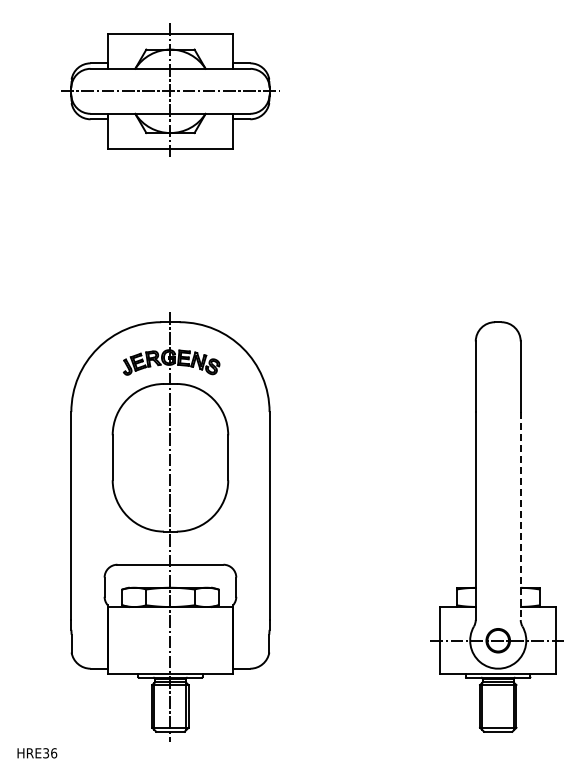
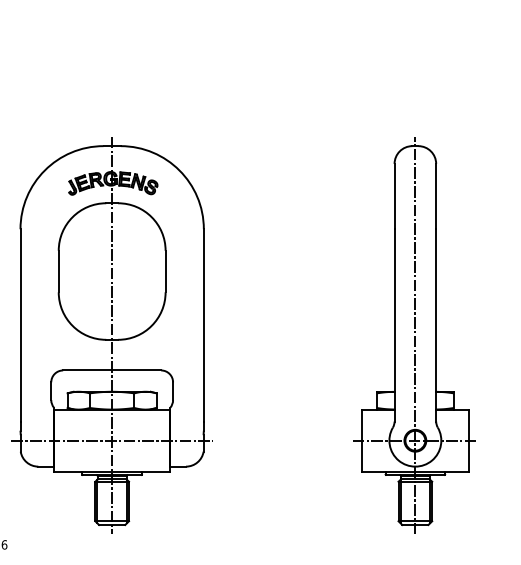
line: (520, 516) -> (435, 325), dashed -> solid
line: (498, 526) -> (415, 335), added
line: (170, 640) -> (112, 440), added

